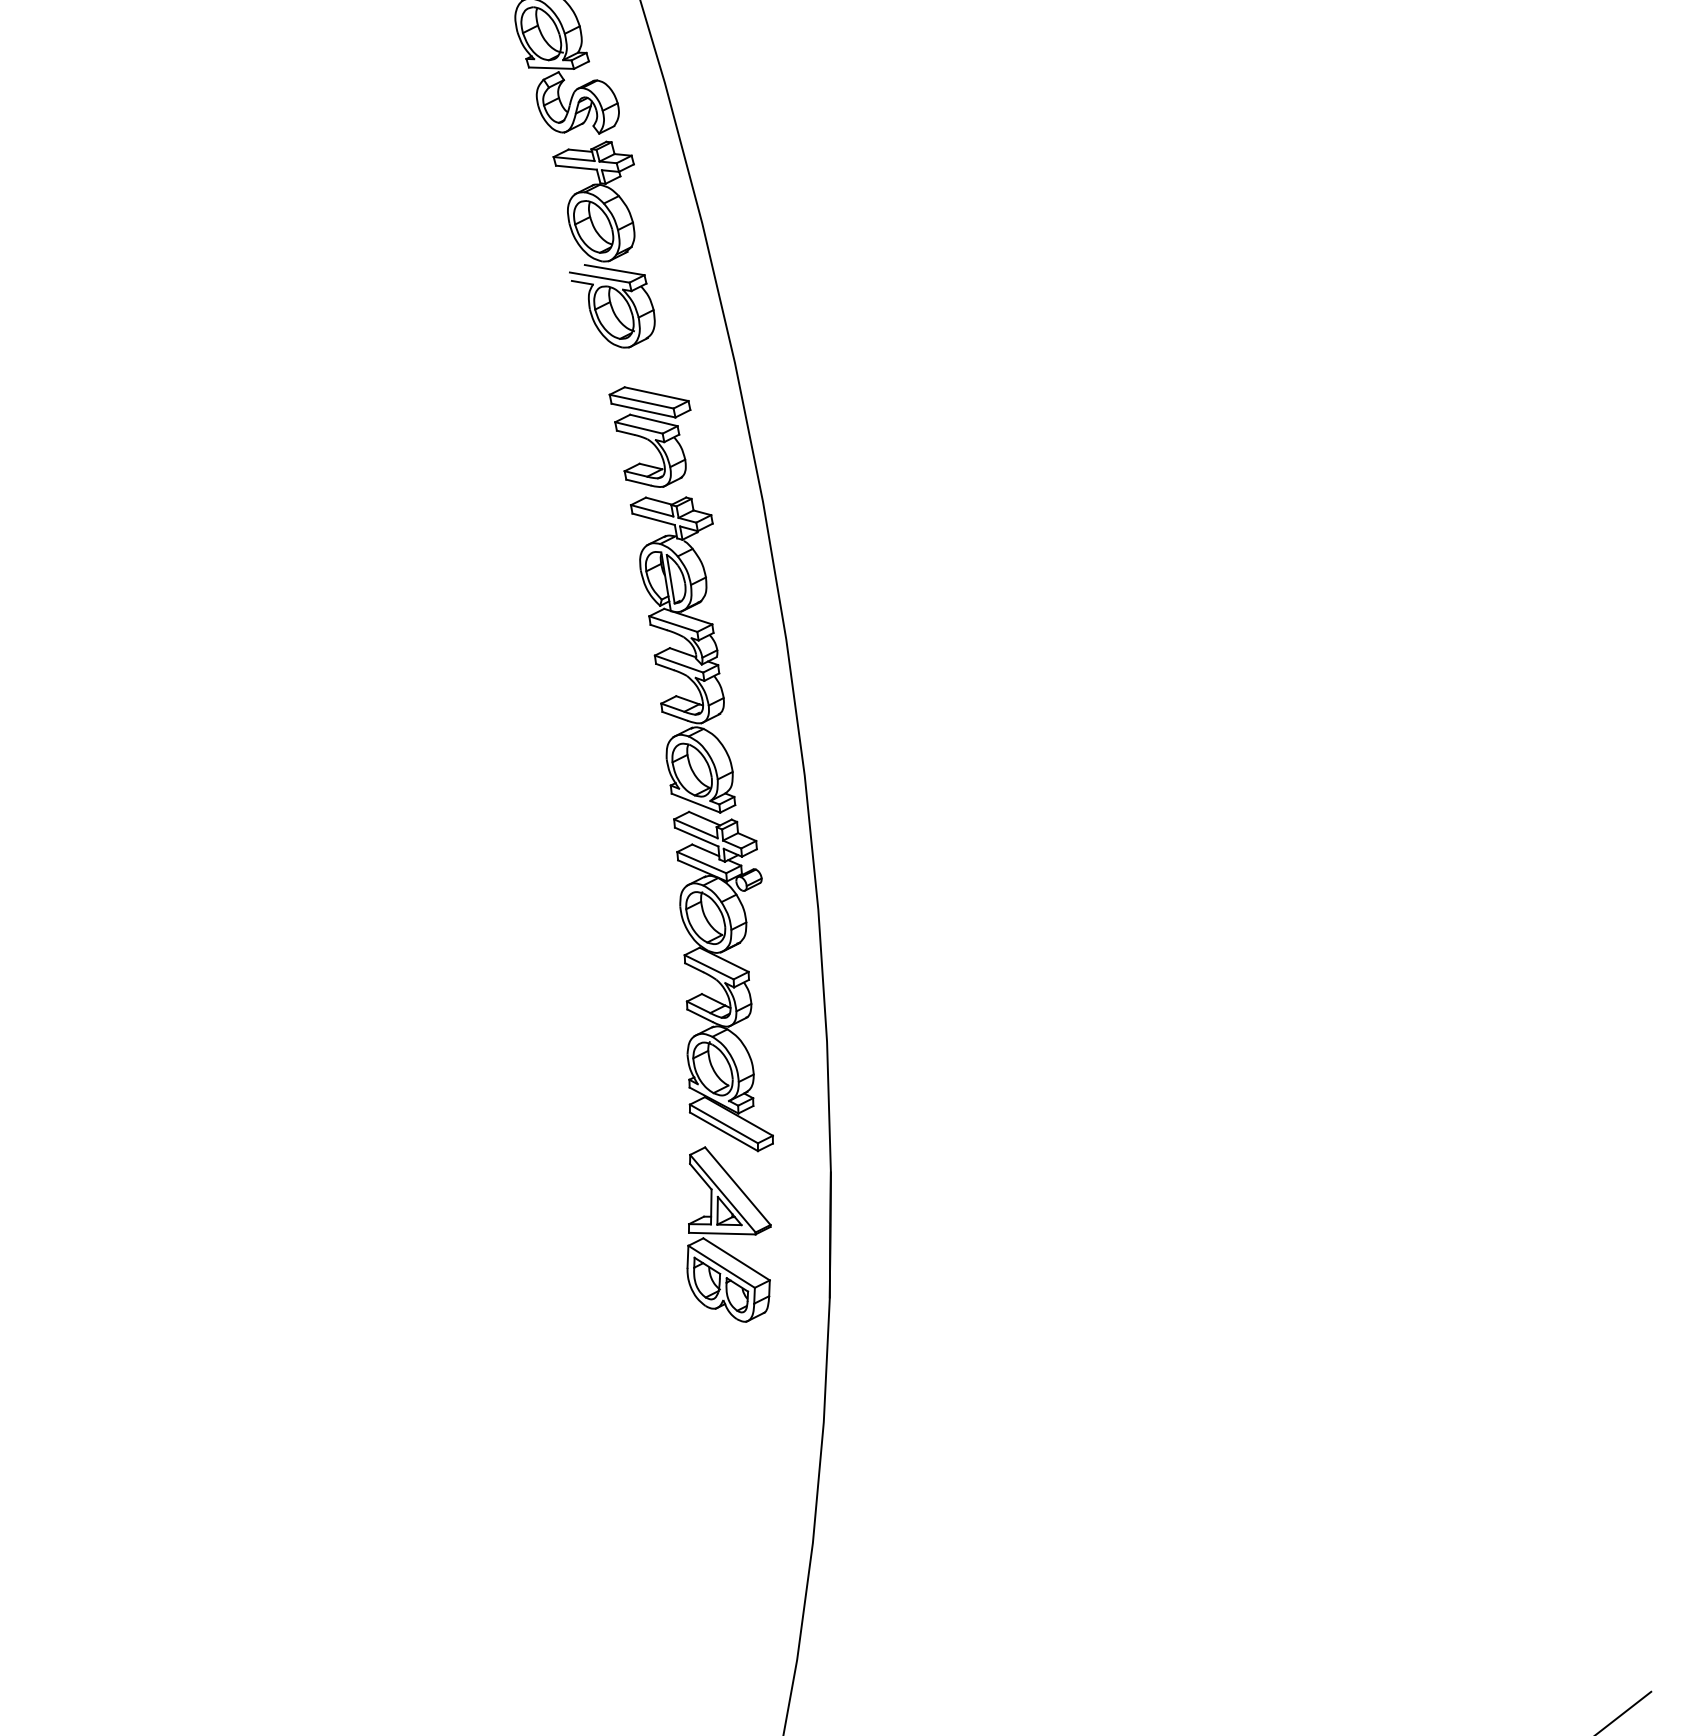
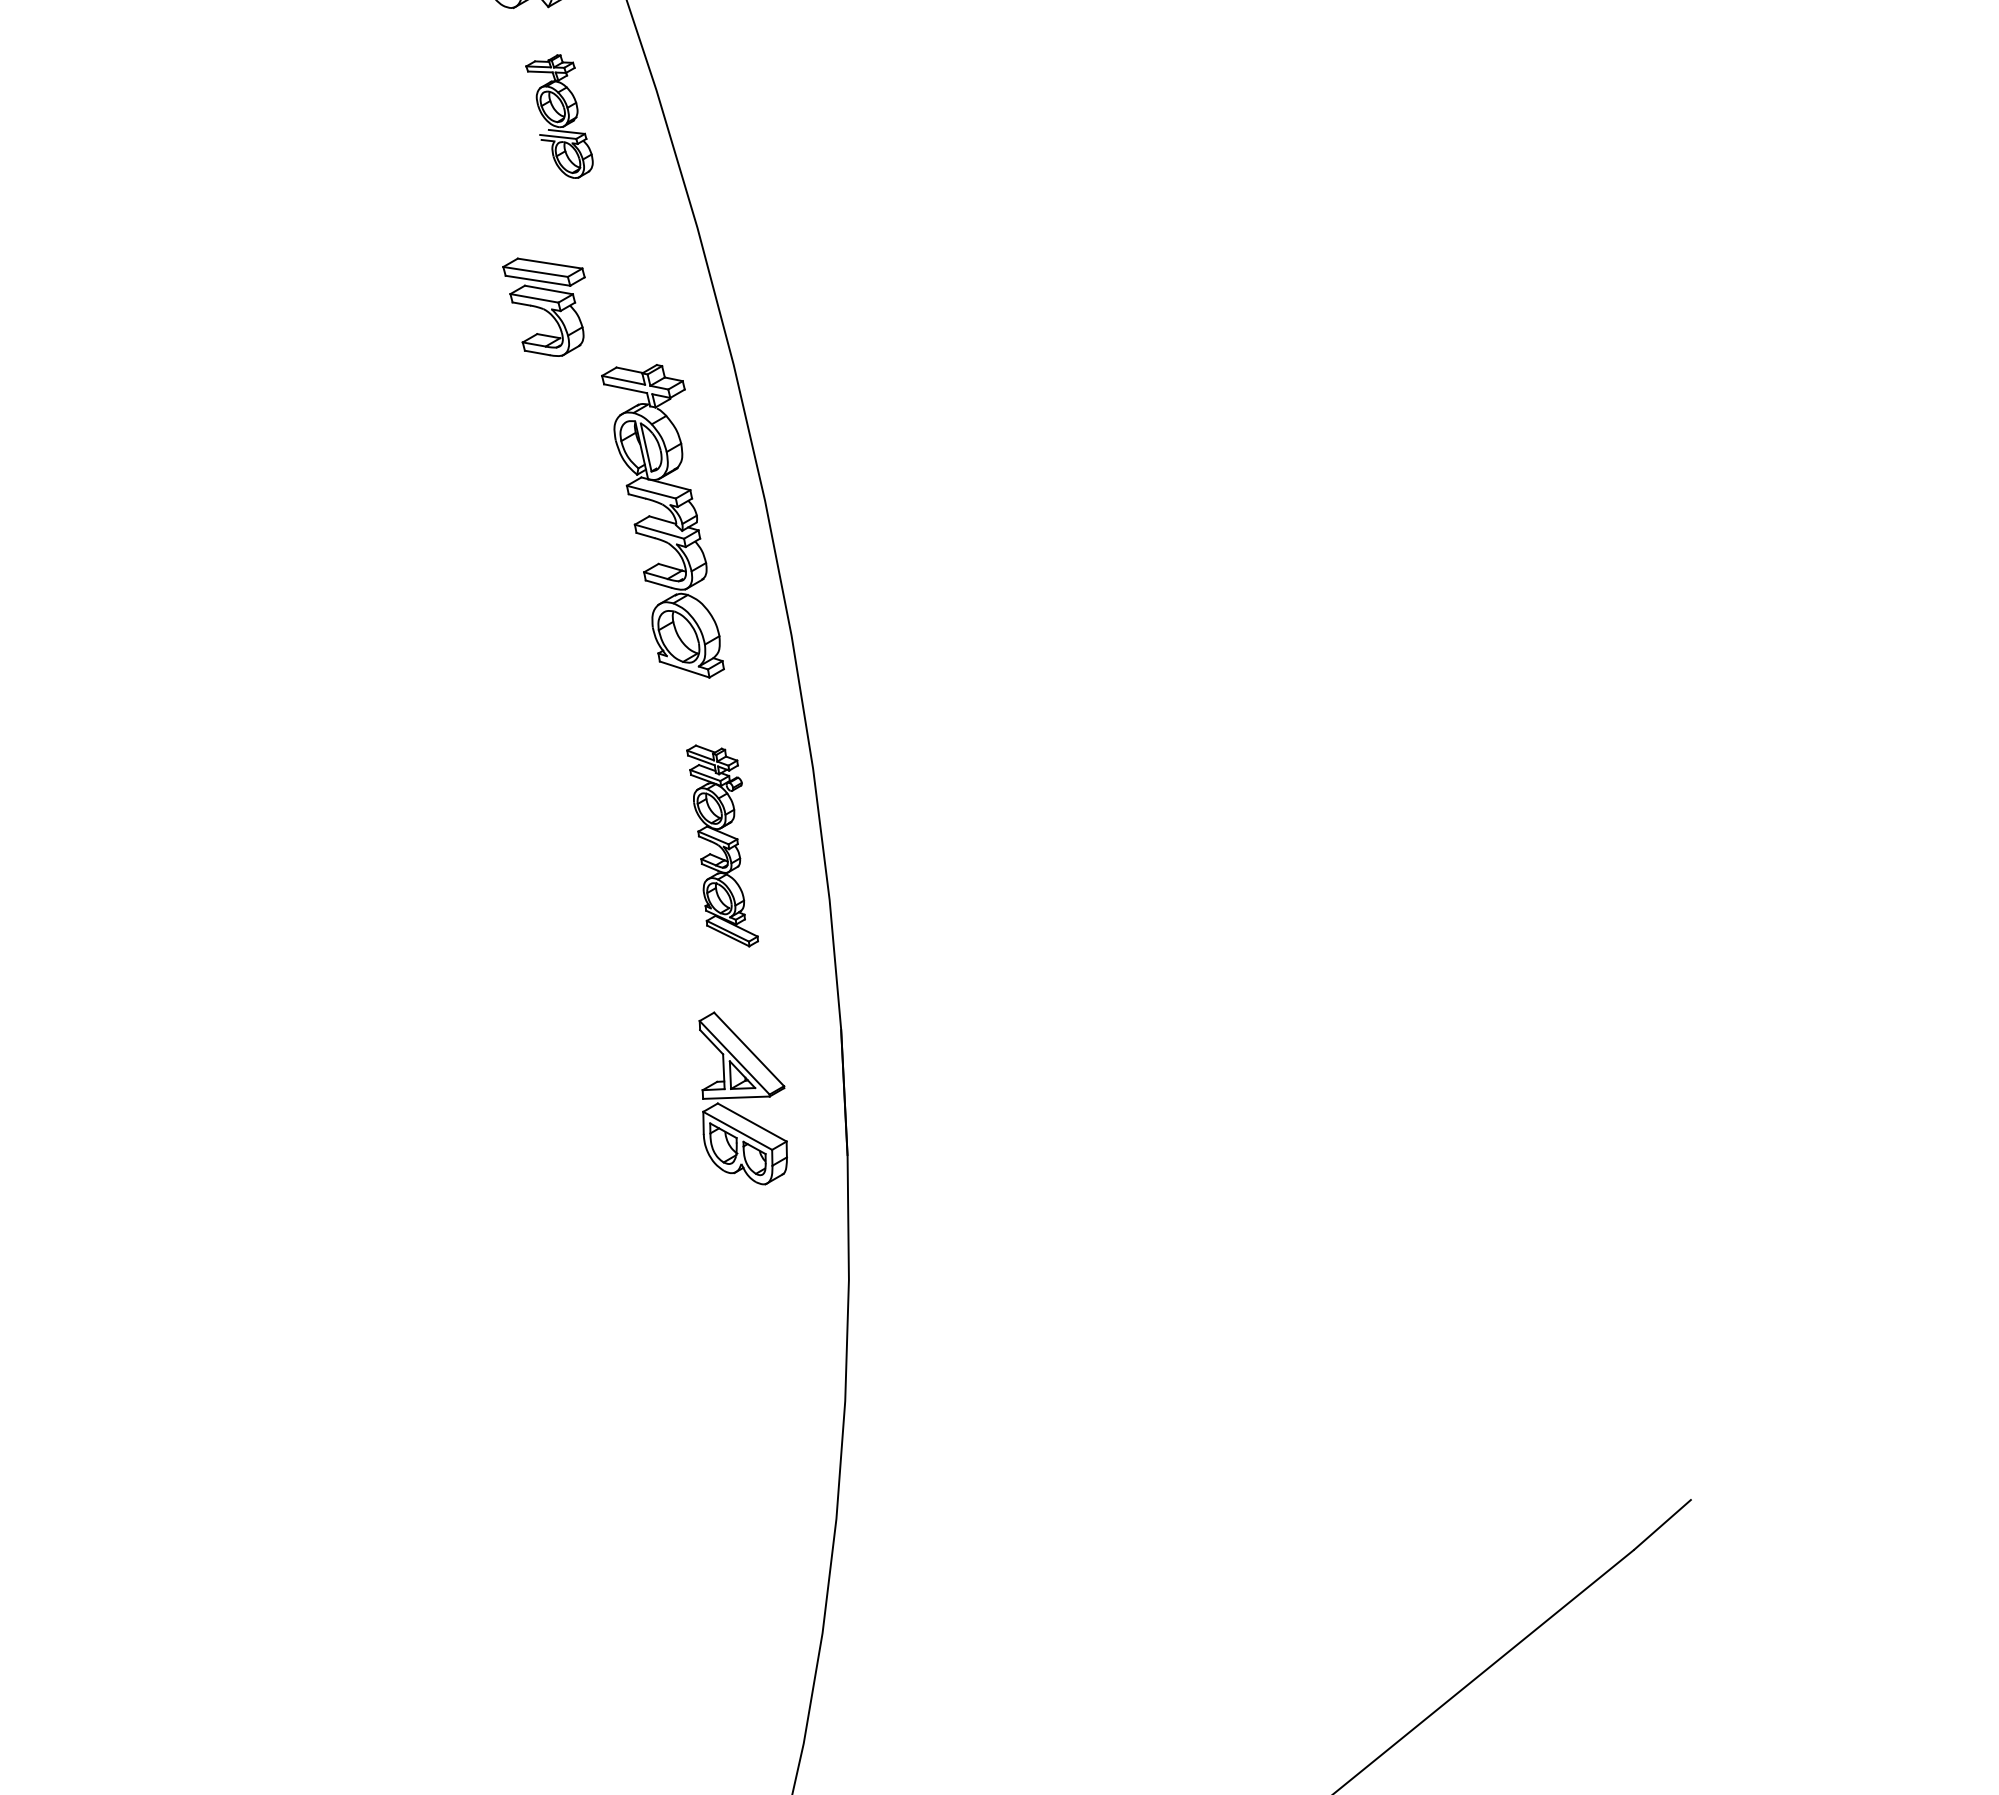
part: (603, 243) -> (559, 116), size x0.6
part: (647, 436) -> (543, 306), moved
part: (723, 981) -> (722, 845), size x0.6

